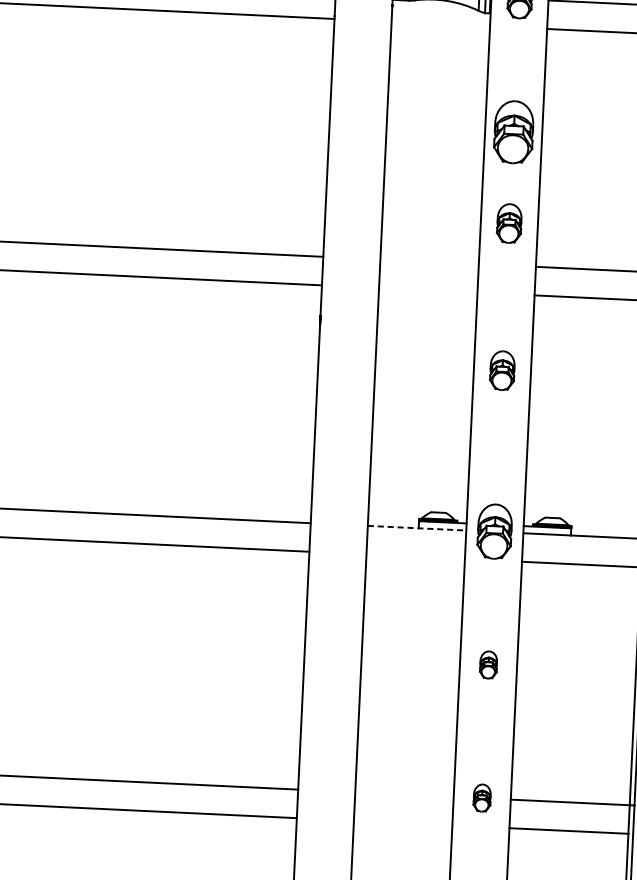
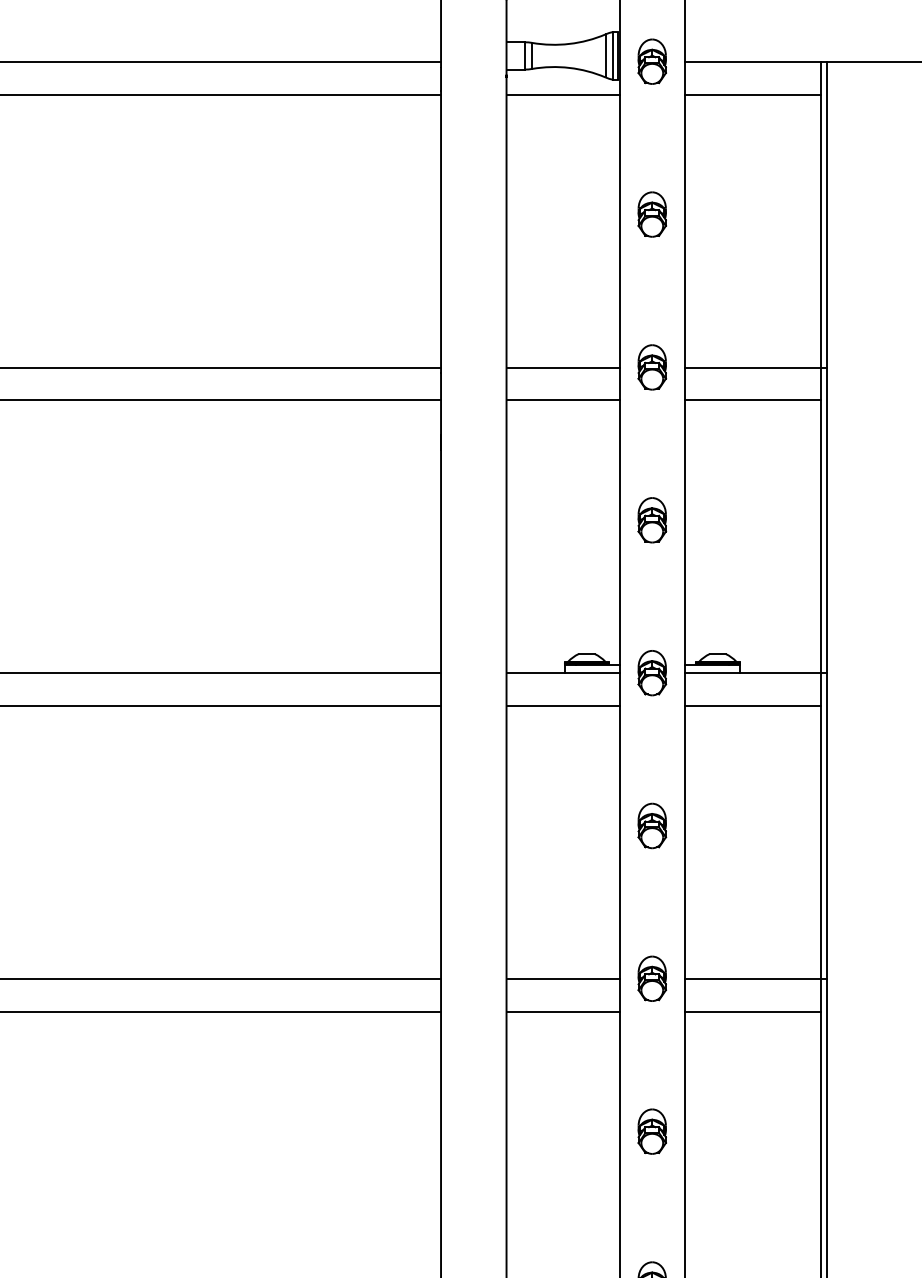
line: (440, 23) -> (562, 94), added
part: (513, 132) -> (651, 214), size x0.62
part: (509, 223) -> (652, 367), moved
line: (429, 261) -> (562, 367), added
line: (427, 290) -> (562, 400), added
part: (502, 370) -> (652, 520), moved
line: (417, 528) -> (563, 673), dashed -> solid
part: (495, 532) -> (652, 673), size x0.71
line: (415, 557) -> (562, 706), added
part: (488, 664) -> (652, 825), size x1.43
line: (404, 794) -> (562, 978), added
part: (481, 797) -> (651, 978), size x1.43
line: (402, 822) -> (562, 1011), added

